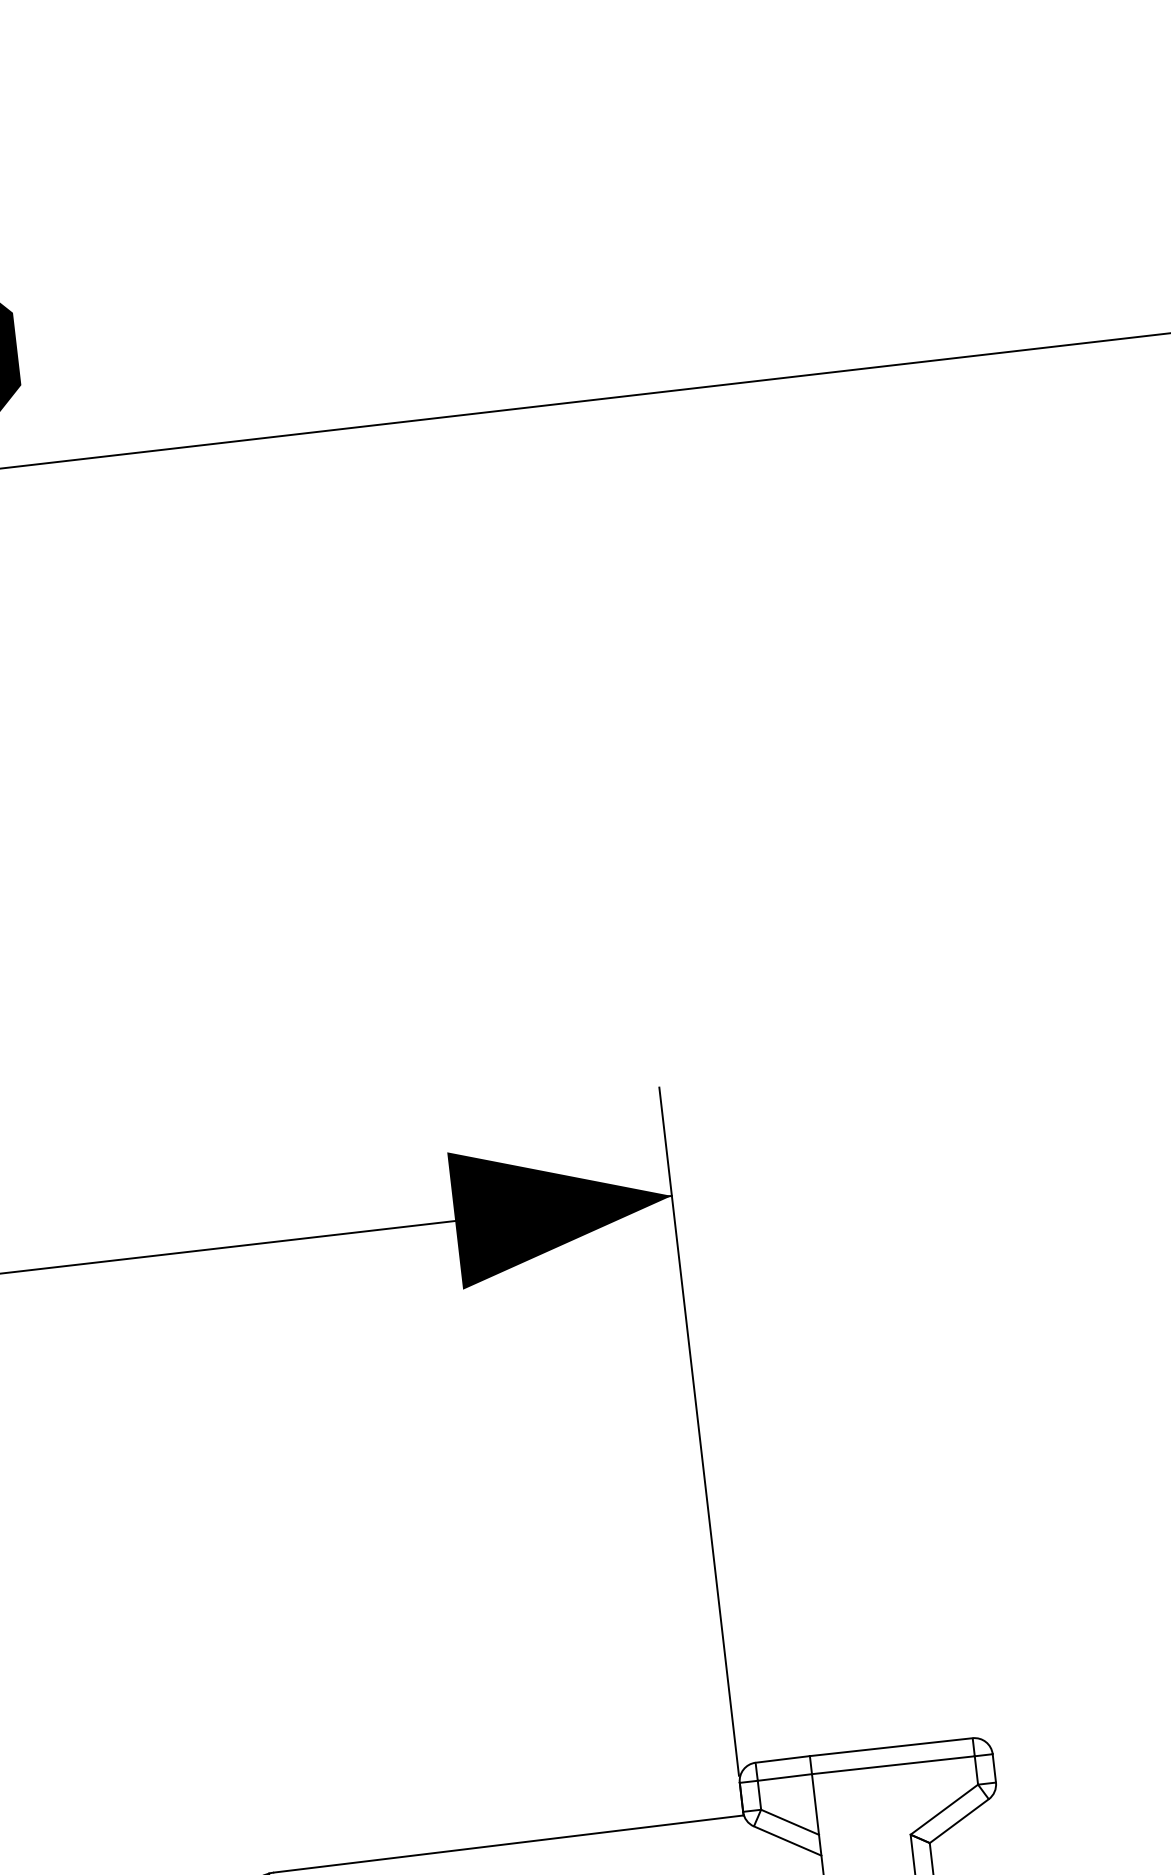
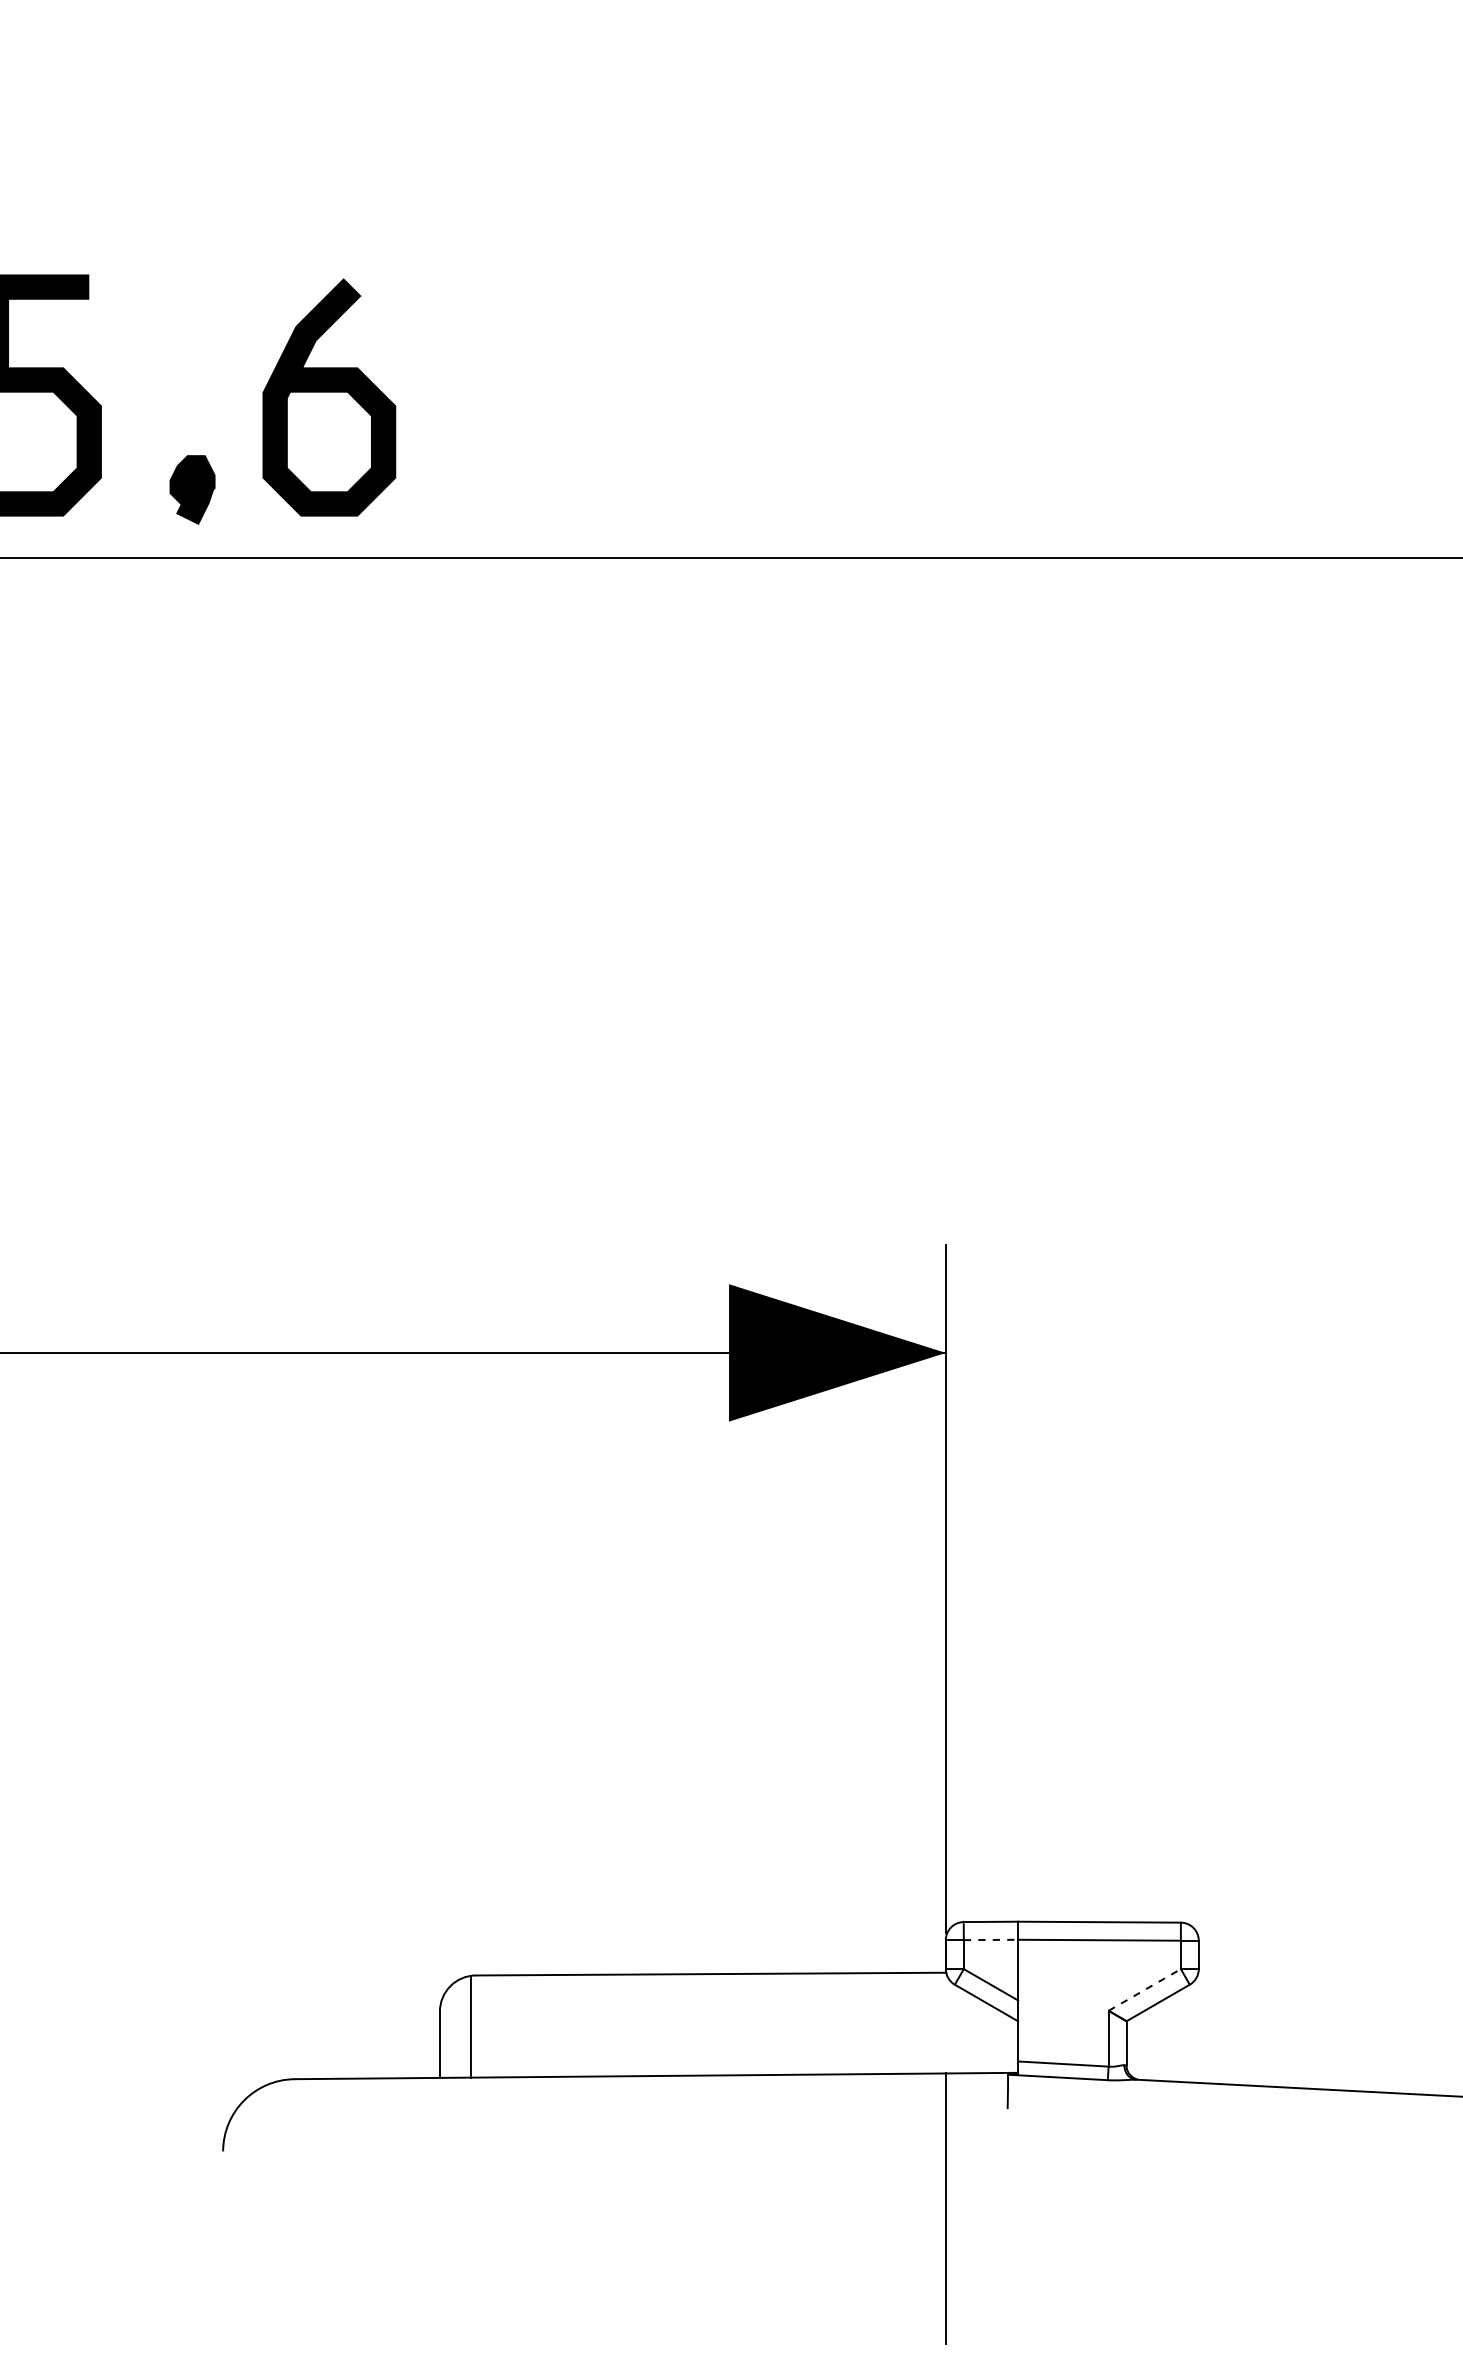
line: (785, 1776) -> (991, 1939), solid -> dashed
line: (944, 1809) -> (1144, 1989), solid -> dashed

